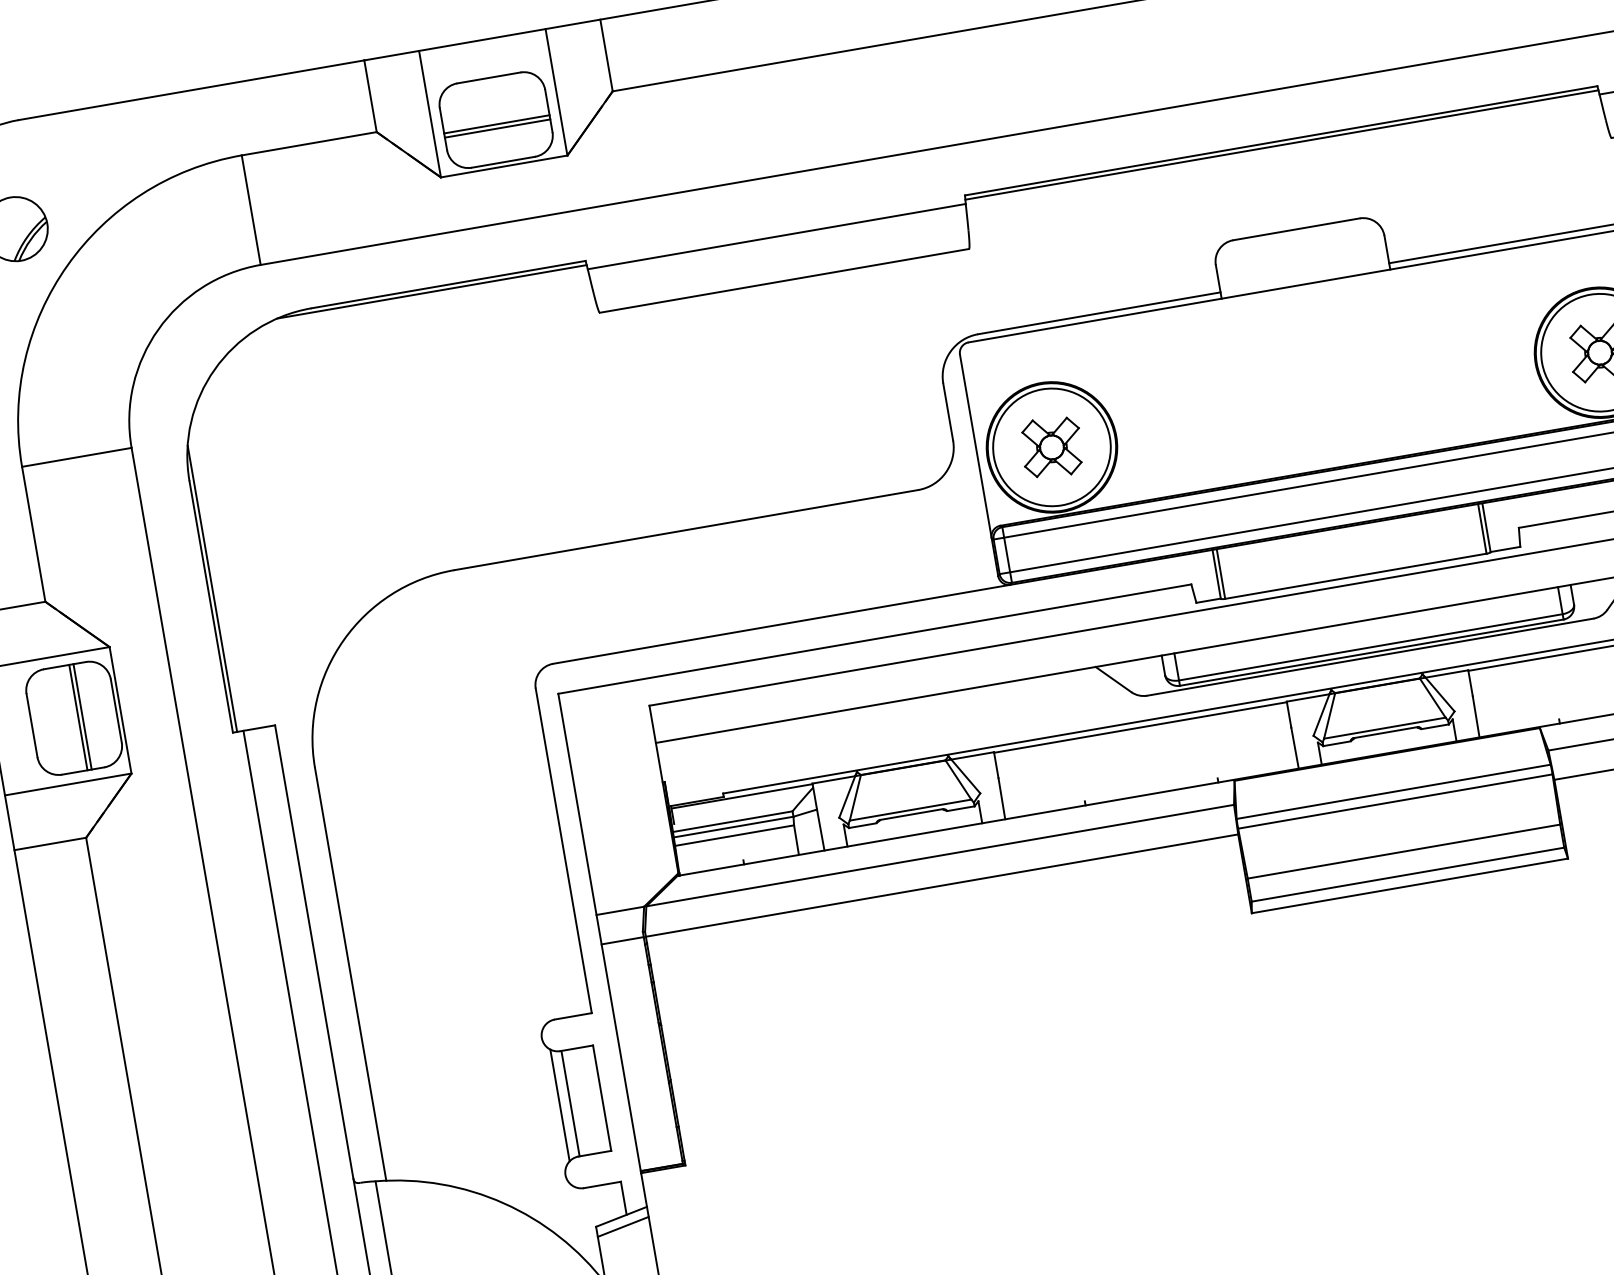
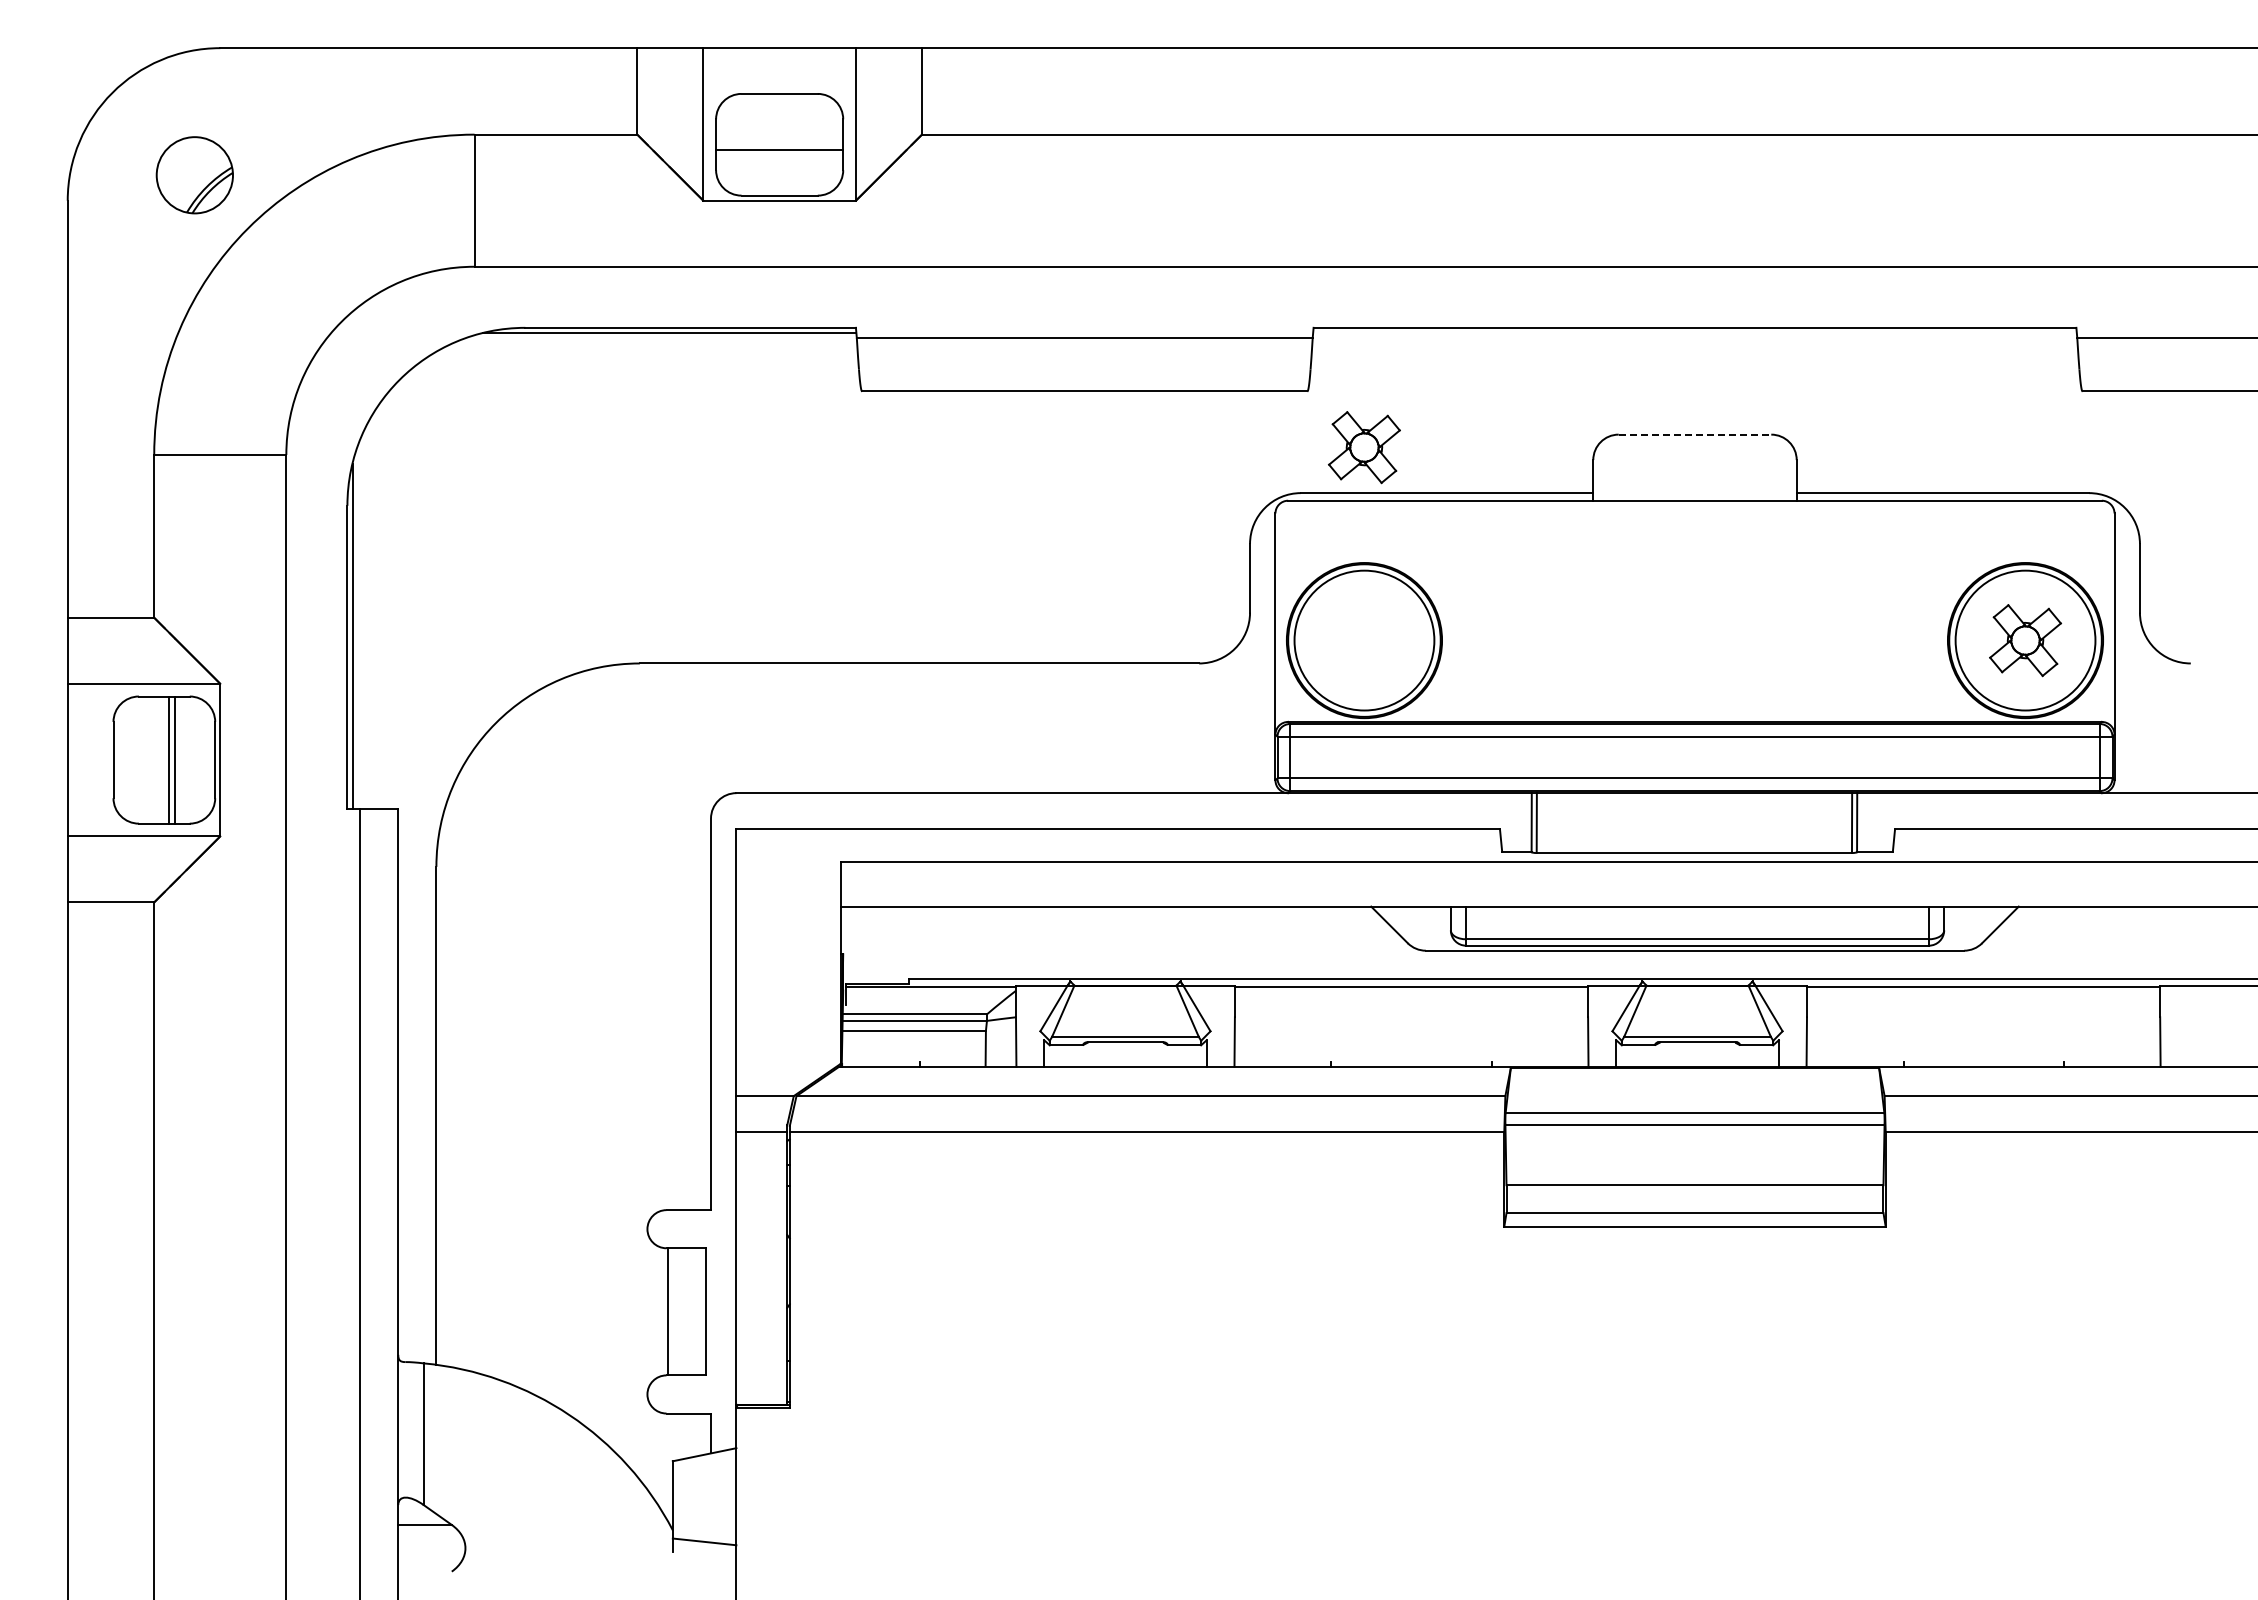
line: (497, 128) -> (779, 154), removed
line: (1281, 144) -> (1694, 332), removed
line: (1296, 229) -> (1695, 434), solid -> dashed
part: (1051, 447) -> (1364, 447), moved
line: (560, 1105) -> (655, 1311), removed
line: (623, 1226) -> (704, 1466), removed

